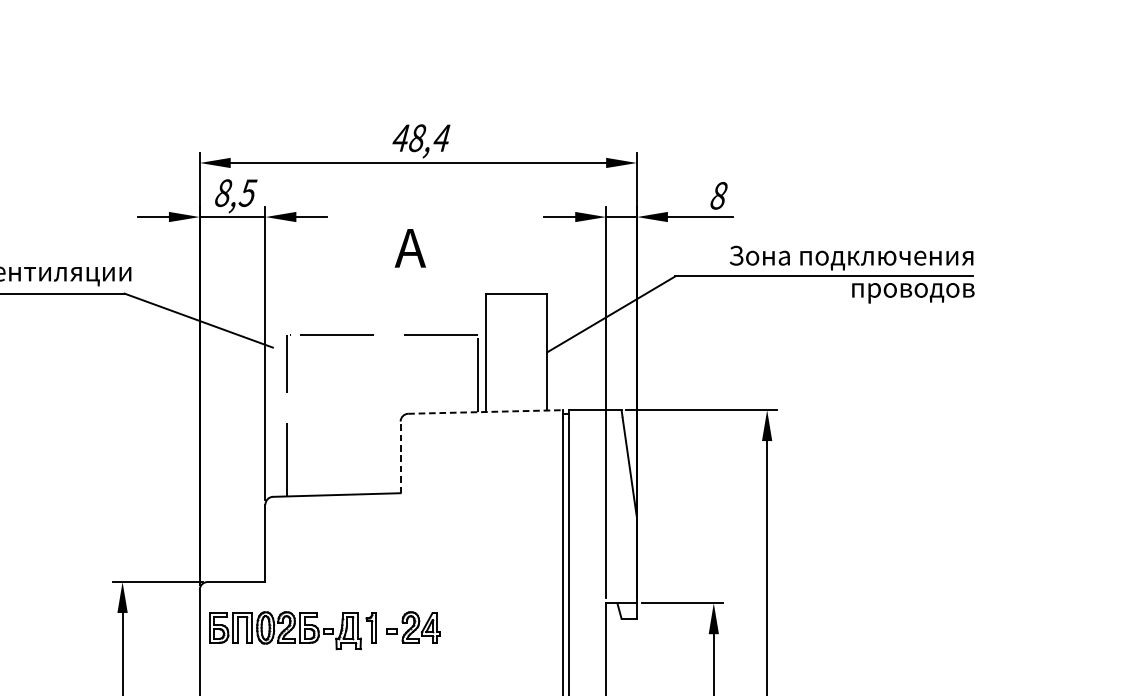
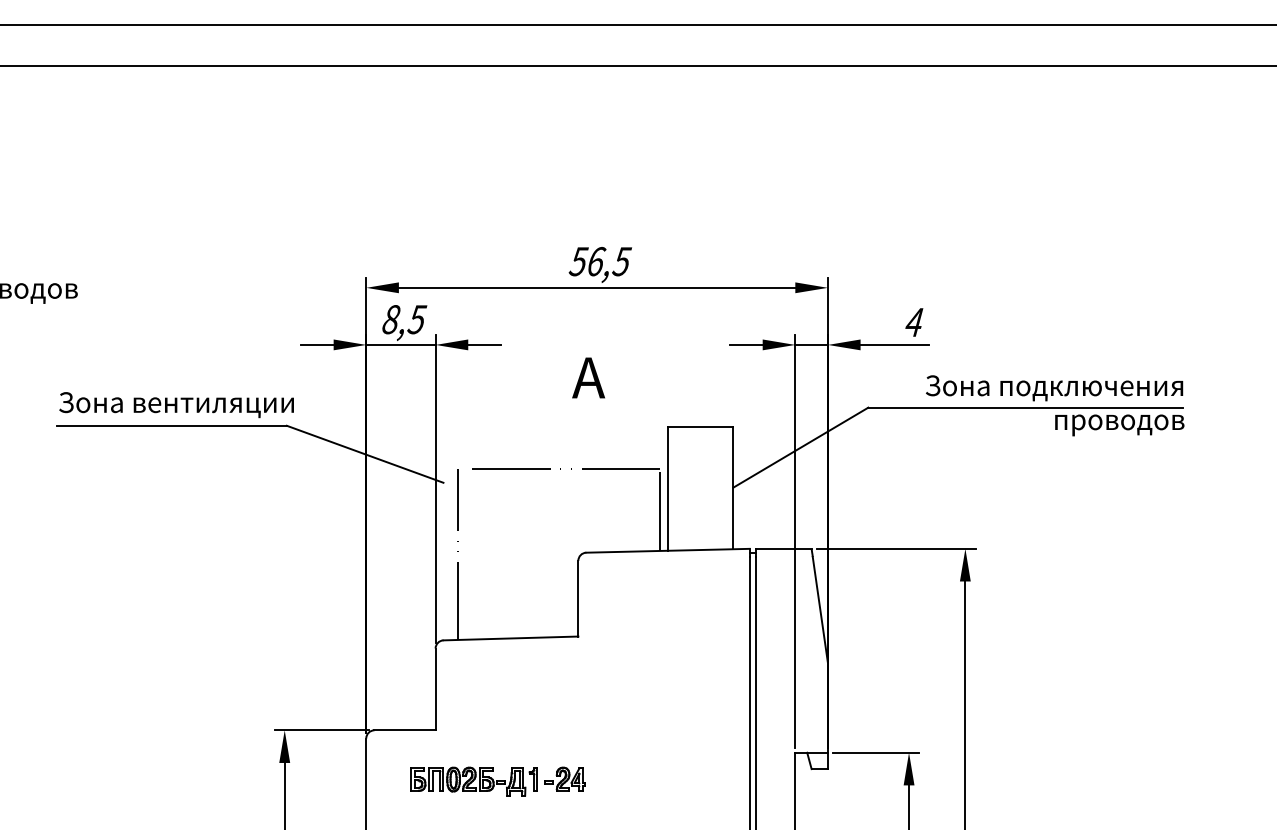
text: (421, 138) -> (600, 261), 48,4 -> 56,5
text: (718, 195) -> (914, 322), 8 -> 4
line: (486, 411) -> (668, 550), dashed -> solid
line: (400, 457) -> (578, 598), dashed -> solid
part: (324, 630) -> (497, 781), size x0.71

